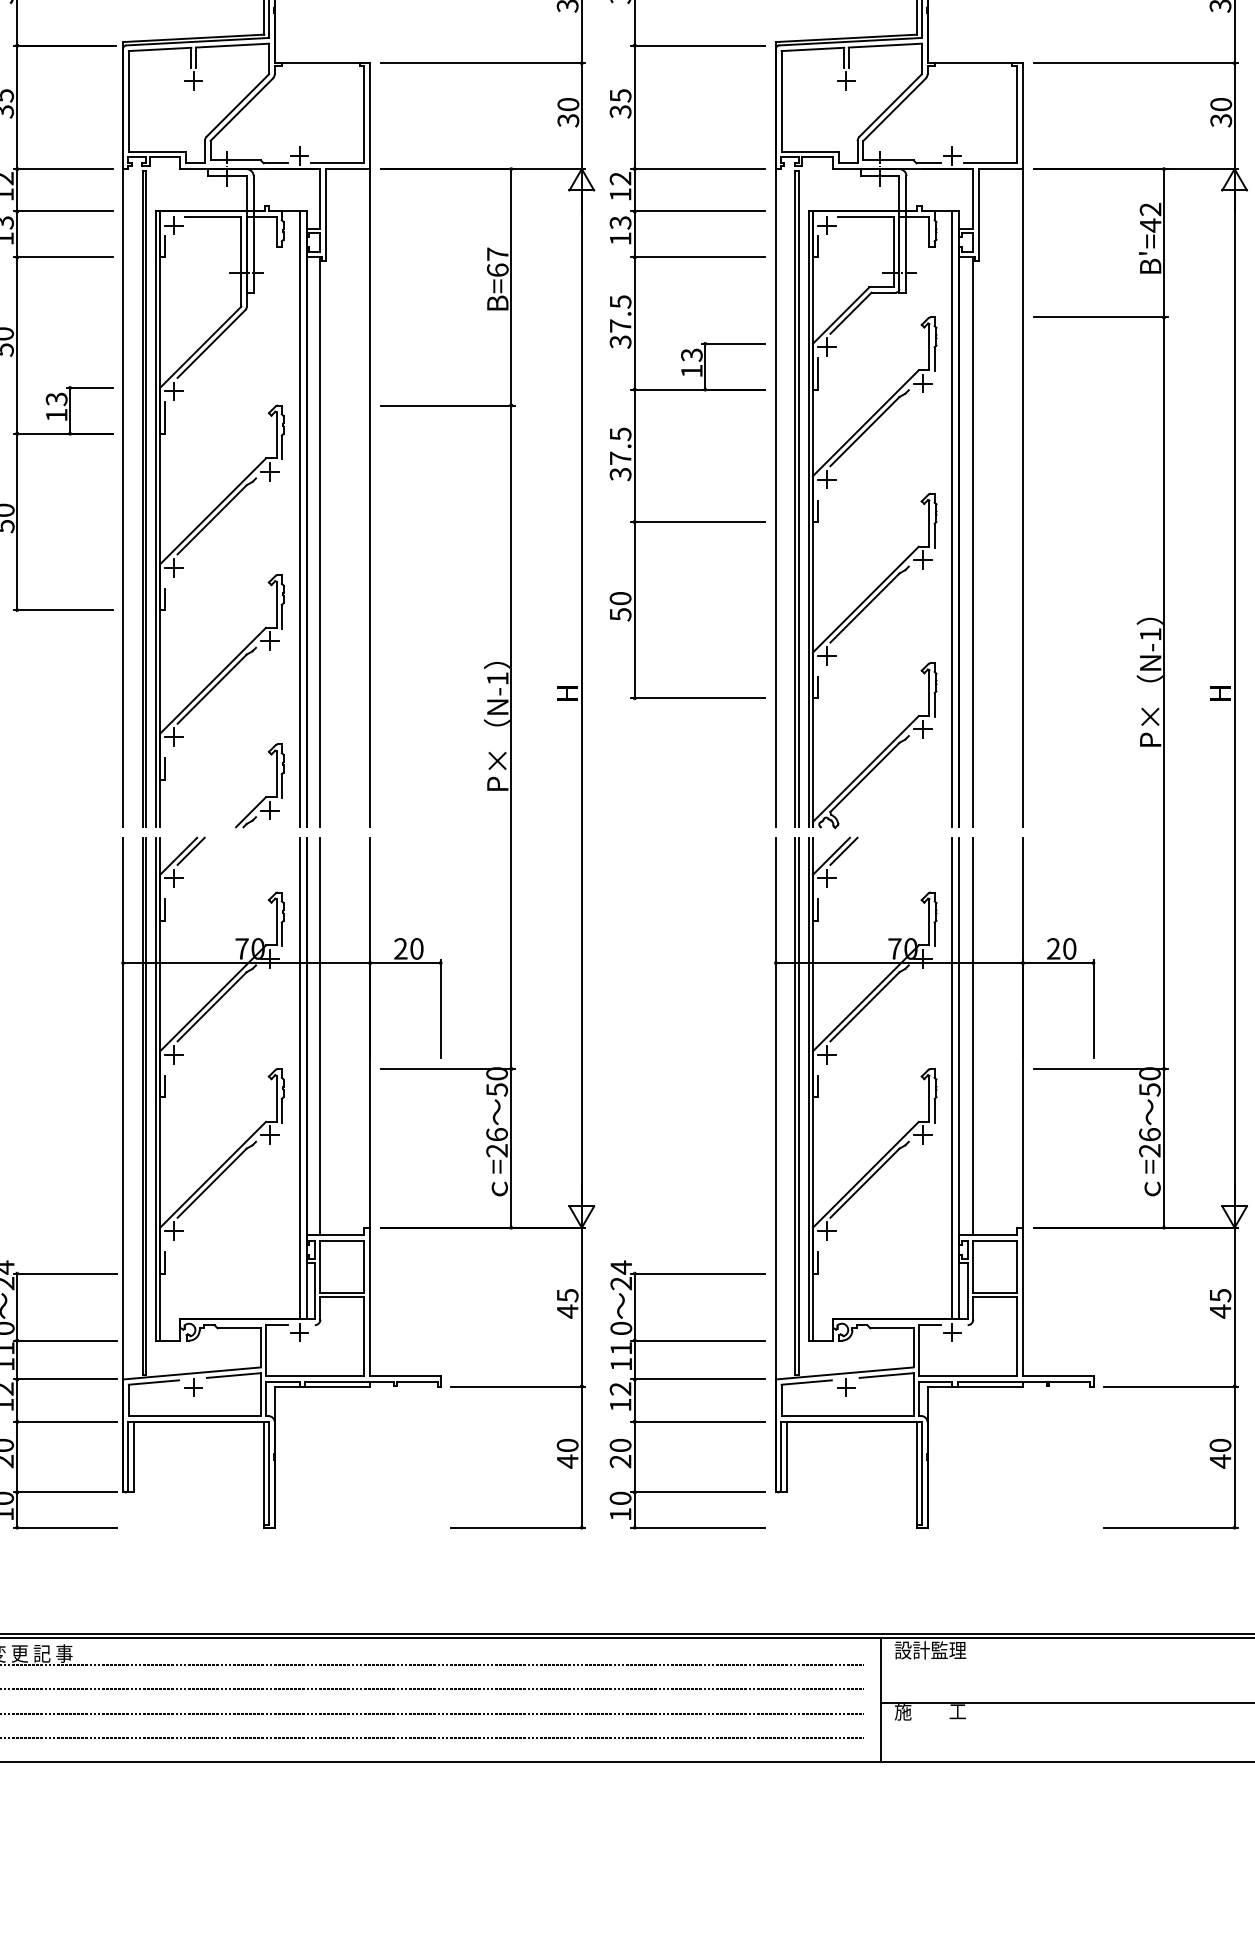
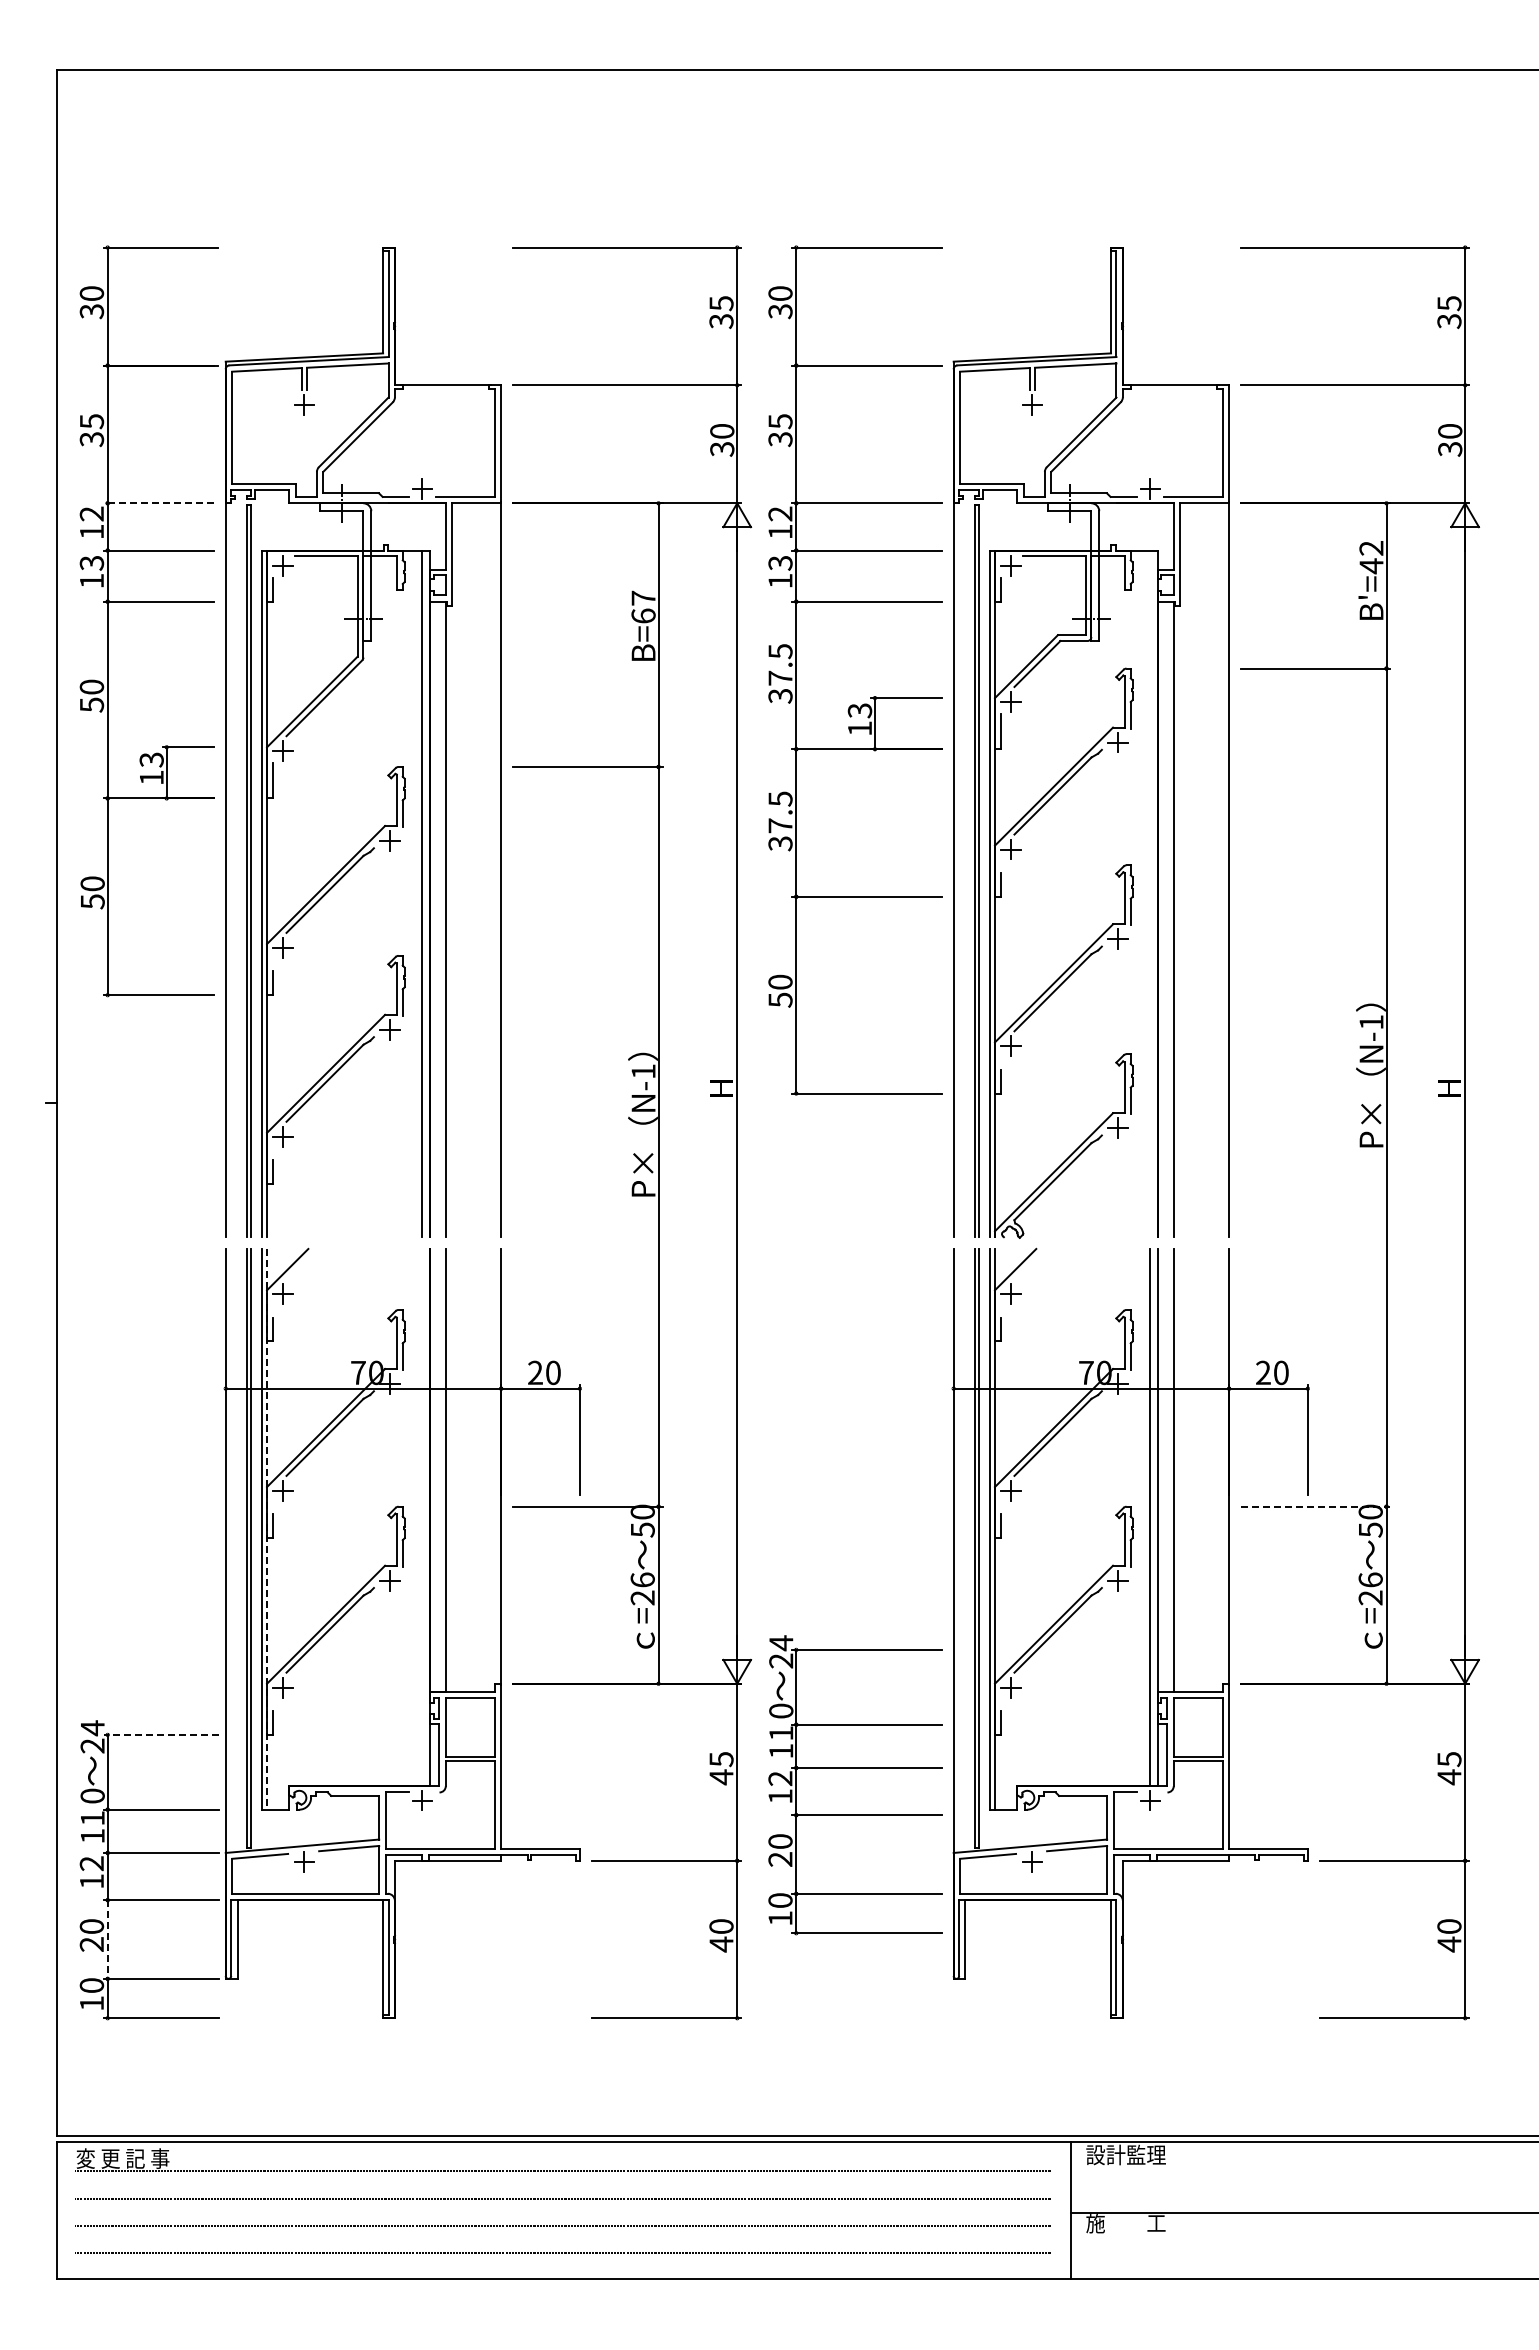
line: (62, 169) -> (158, 503), solid -> dashed
line: (952, 519) -> (1150, 893), removed
part: (265, 796) -> (384, 1202), removed
line: (191, 850) -> (301, 1263), removed
line: (843, 850) -> (1029, 1263), removed
line: (1100, 1068) -> (1315, 1506), solid -> dashed
line: (299, 1078) -> (422, 1517), removed
line: (160, 1089) -> (267, 1529), solid -> dashed
line: (65, 1273) -> (161, 1734), solid -> dashed
part: (687, 1379) -> (855, 1768), moved
line: (17, 1457) -> (107, 1940), solid -> dashed

